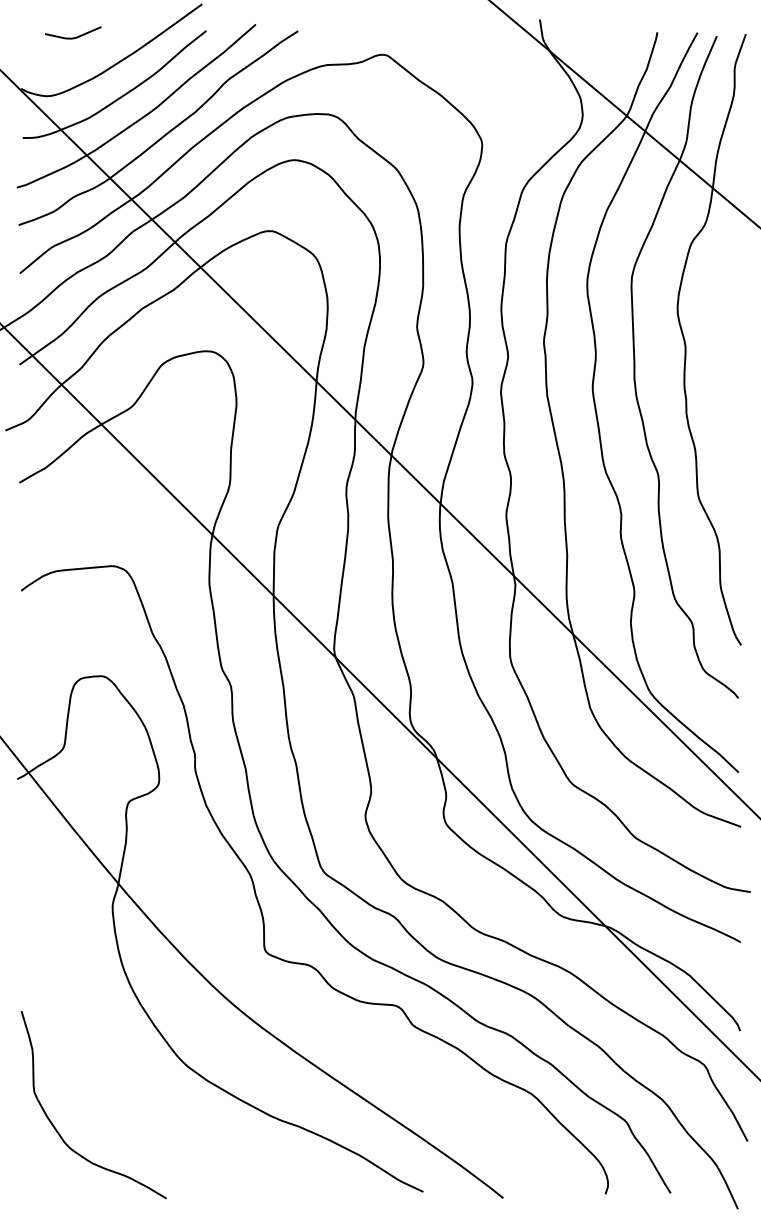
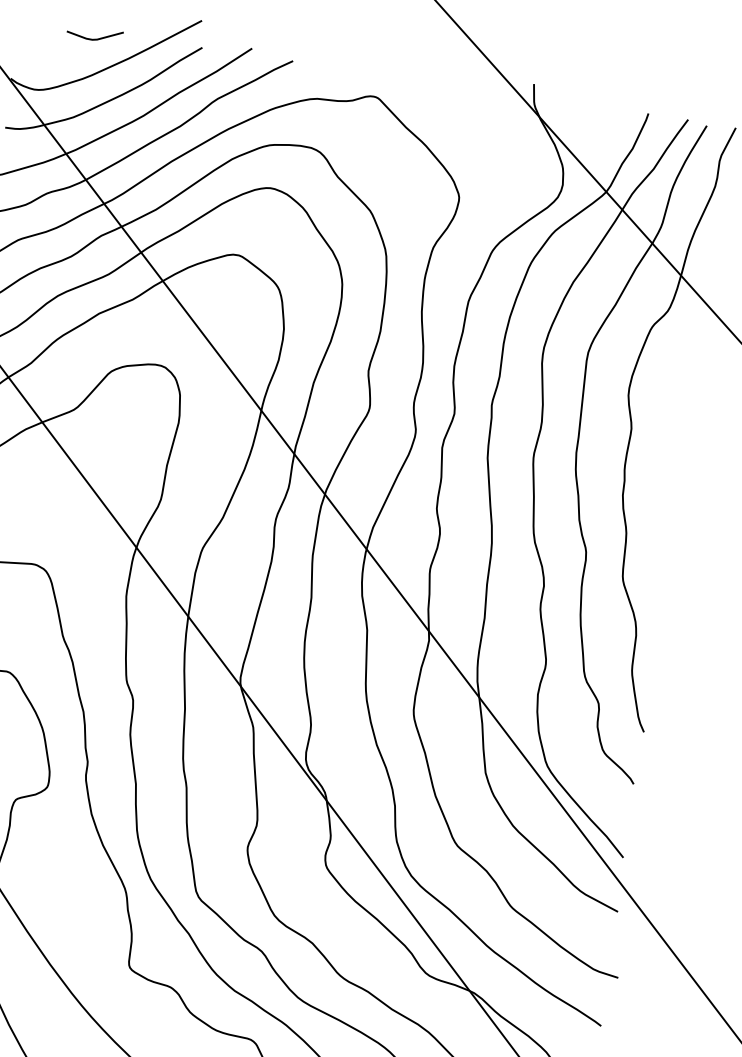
line: (76, 36) -> (97, 38), moved

